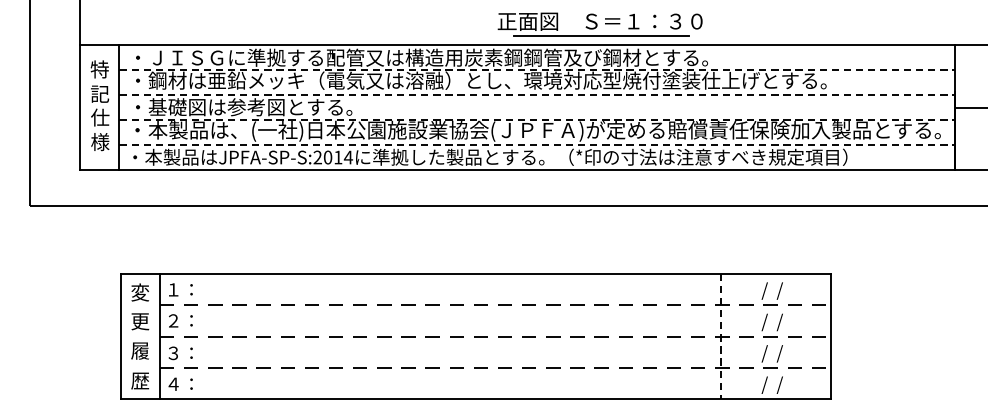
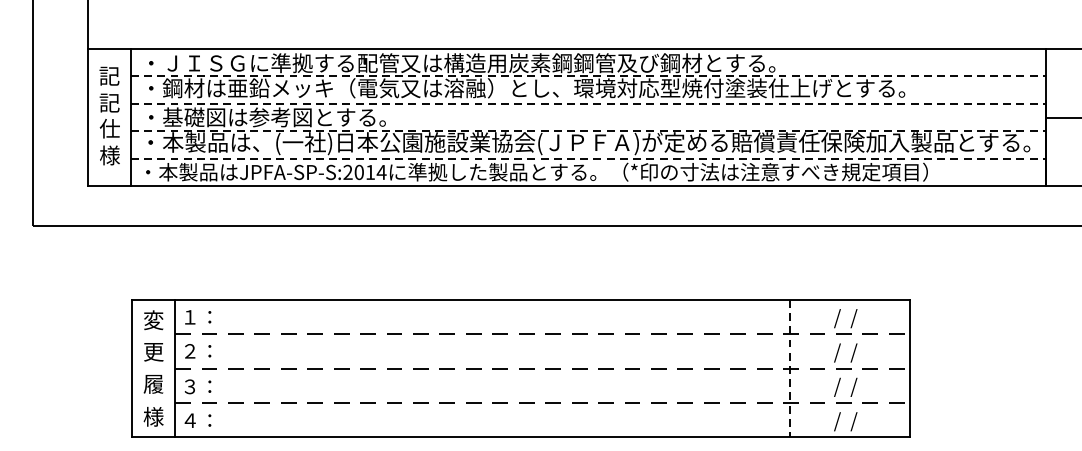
part: (599, 24) -> (656, 26), removed
text: (99, 69) -> (109, 76), 特 -> 記
text: (140, 380) -> (153, 416), 歴 -> 様

